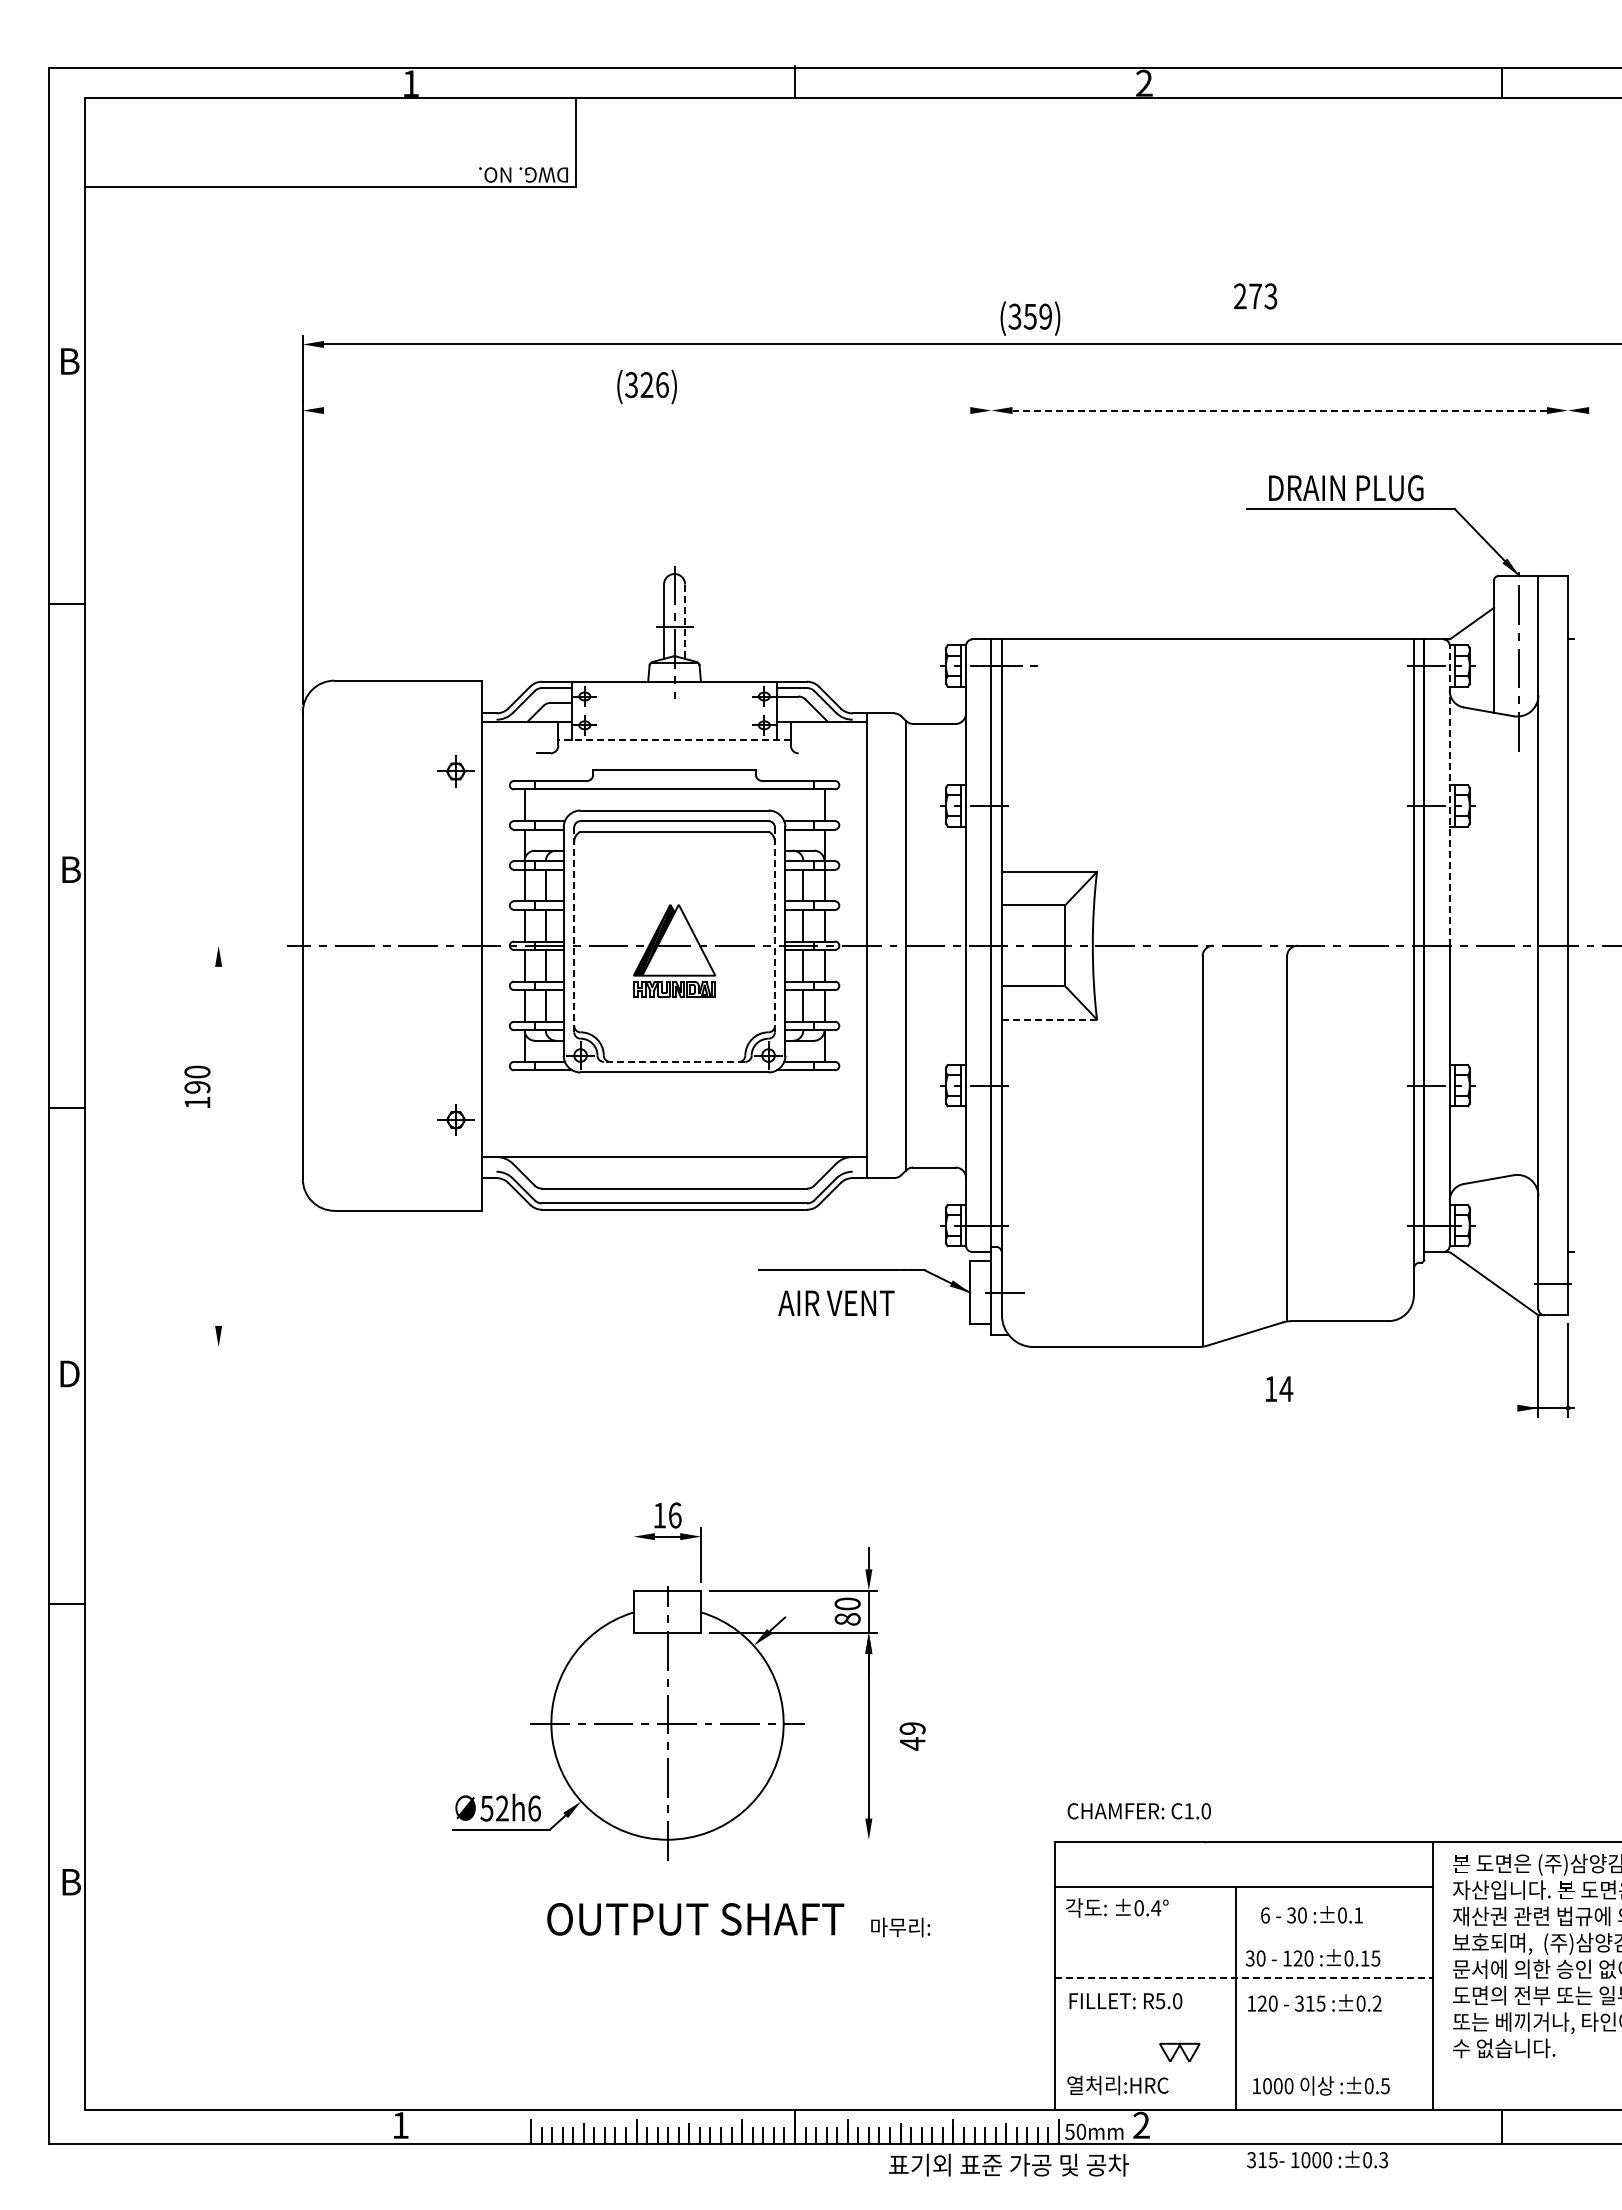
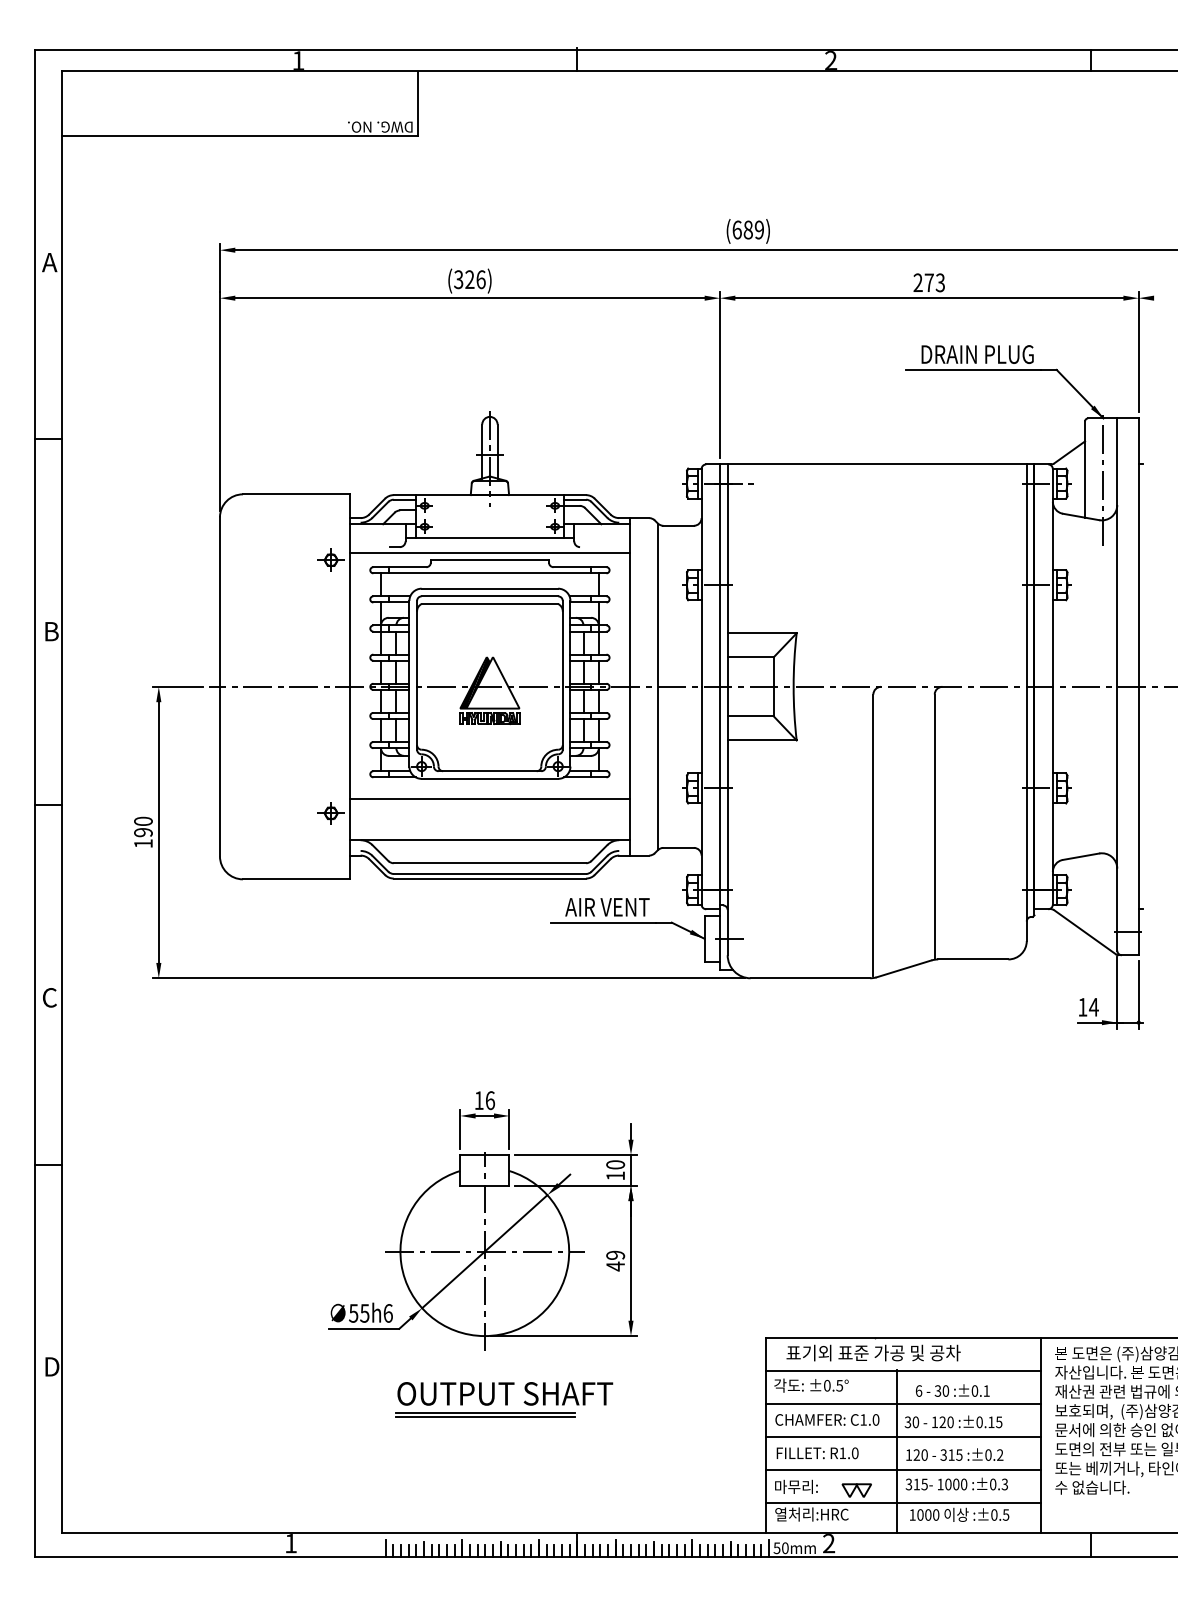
text: (1255, 296) -> (929, 282), moved
text: (1022, 316) -> (742, 229), (359) -> (689)
text: (68, 361) -> (49, 262), B -> A
line: (646, 410) -> (469, 298), added
line: (1279, 410) -> (929, 298), dashed -> solid
line: (1568, 484) -> (1139, 351), added
line: (991, 516) -> (720, 375), added
line: (685, 622) -> (497, 452), dashed -> solid
line: (674, 740) -> (489, 537), dashed -> solid
line: (674, 761) -> (489, 553), added
line: (1449, 795) -> (1052, 577), dashed -> solid
line: (574, 930) -> (417, 675), dashed -> solid
line: (774, 930) -> (562, 675), dashed -> solid
line: (244, 945) -> (177, 686), added
line: (1049, 1019) -> (762, 740), dashed -> solid
line: (674, 1061) -> (489, 770), dashed -> solid
text: (197, 1086) -> (143, 831), moved
line: (674, 1099) -> (489, 798), added
line: (218, 1145) -> (158, 831), added
text: (836, 1302) -> (607, 906), moved
line: (617, 1347) -> (448, 978), added
text: (69, 1373) -> (50, 997), D -> C
text: (1279, 1388) -> (1088, 1006), moved
line: (1500, 1408) -> (1089, 1022), added
line: (633, 1555) -> (460, 1129), added
text: (847, 1619) -> (615, 1176), 80 -> 10
line: (667, 1723) -> (484, 1251), added
text: (912, 1736) -> (615, 1261), moved
text: (501, 1808) -> (364, 1313), 52h6 -> 55h6
text: (1138, 1811) -> (826, 1420), moved
line: (776, 1839) -> (563, 1335), added
text: (73, 1882) -> (53, 1367), B -> D
text: (1156, 1908) -> (839, 1386), ±0.4° -> ±0.5°
text: (900, 1927) -> (796, 1486), moved
line: (1243, 1932) -> (903, 1403), added
part: (668, 1948) -> (485, 1415), added
line: (1244, 1978) -> (903, 1436), dashed -> solid
text: (1160, 2001) -> (842, 1453), R5.0 -> R1.0
line: (1243, 2023) -> (903, 1469), added
line: (1243, 2069) -> (903, 1502), added
text: (1317, 2159) -> (956, 1484), moved
text: (1008, 2164) -> (873, 1352), moved

